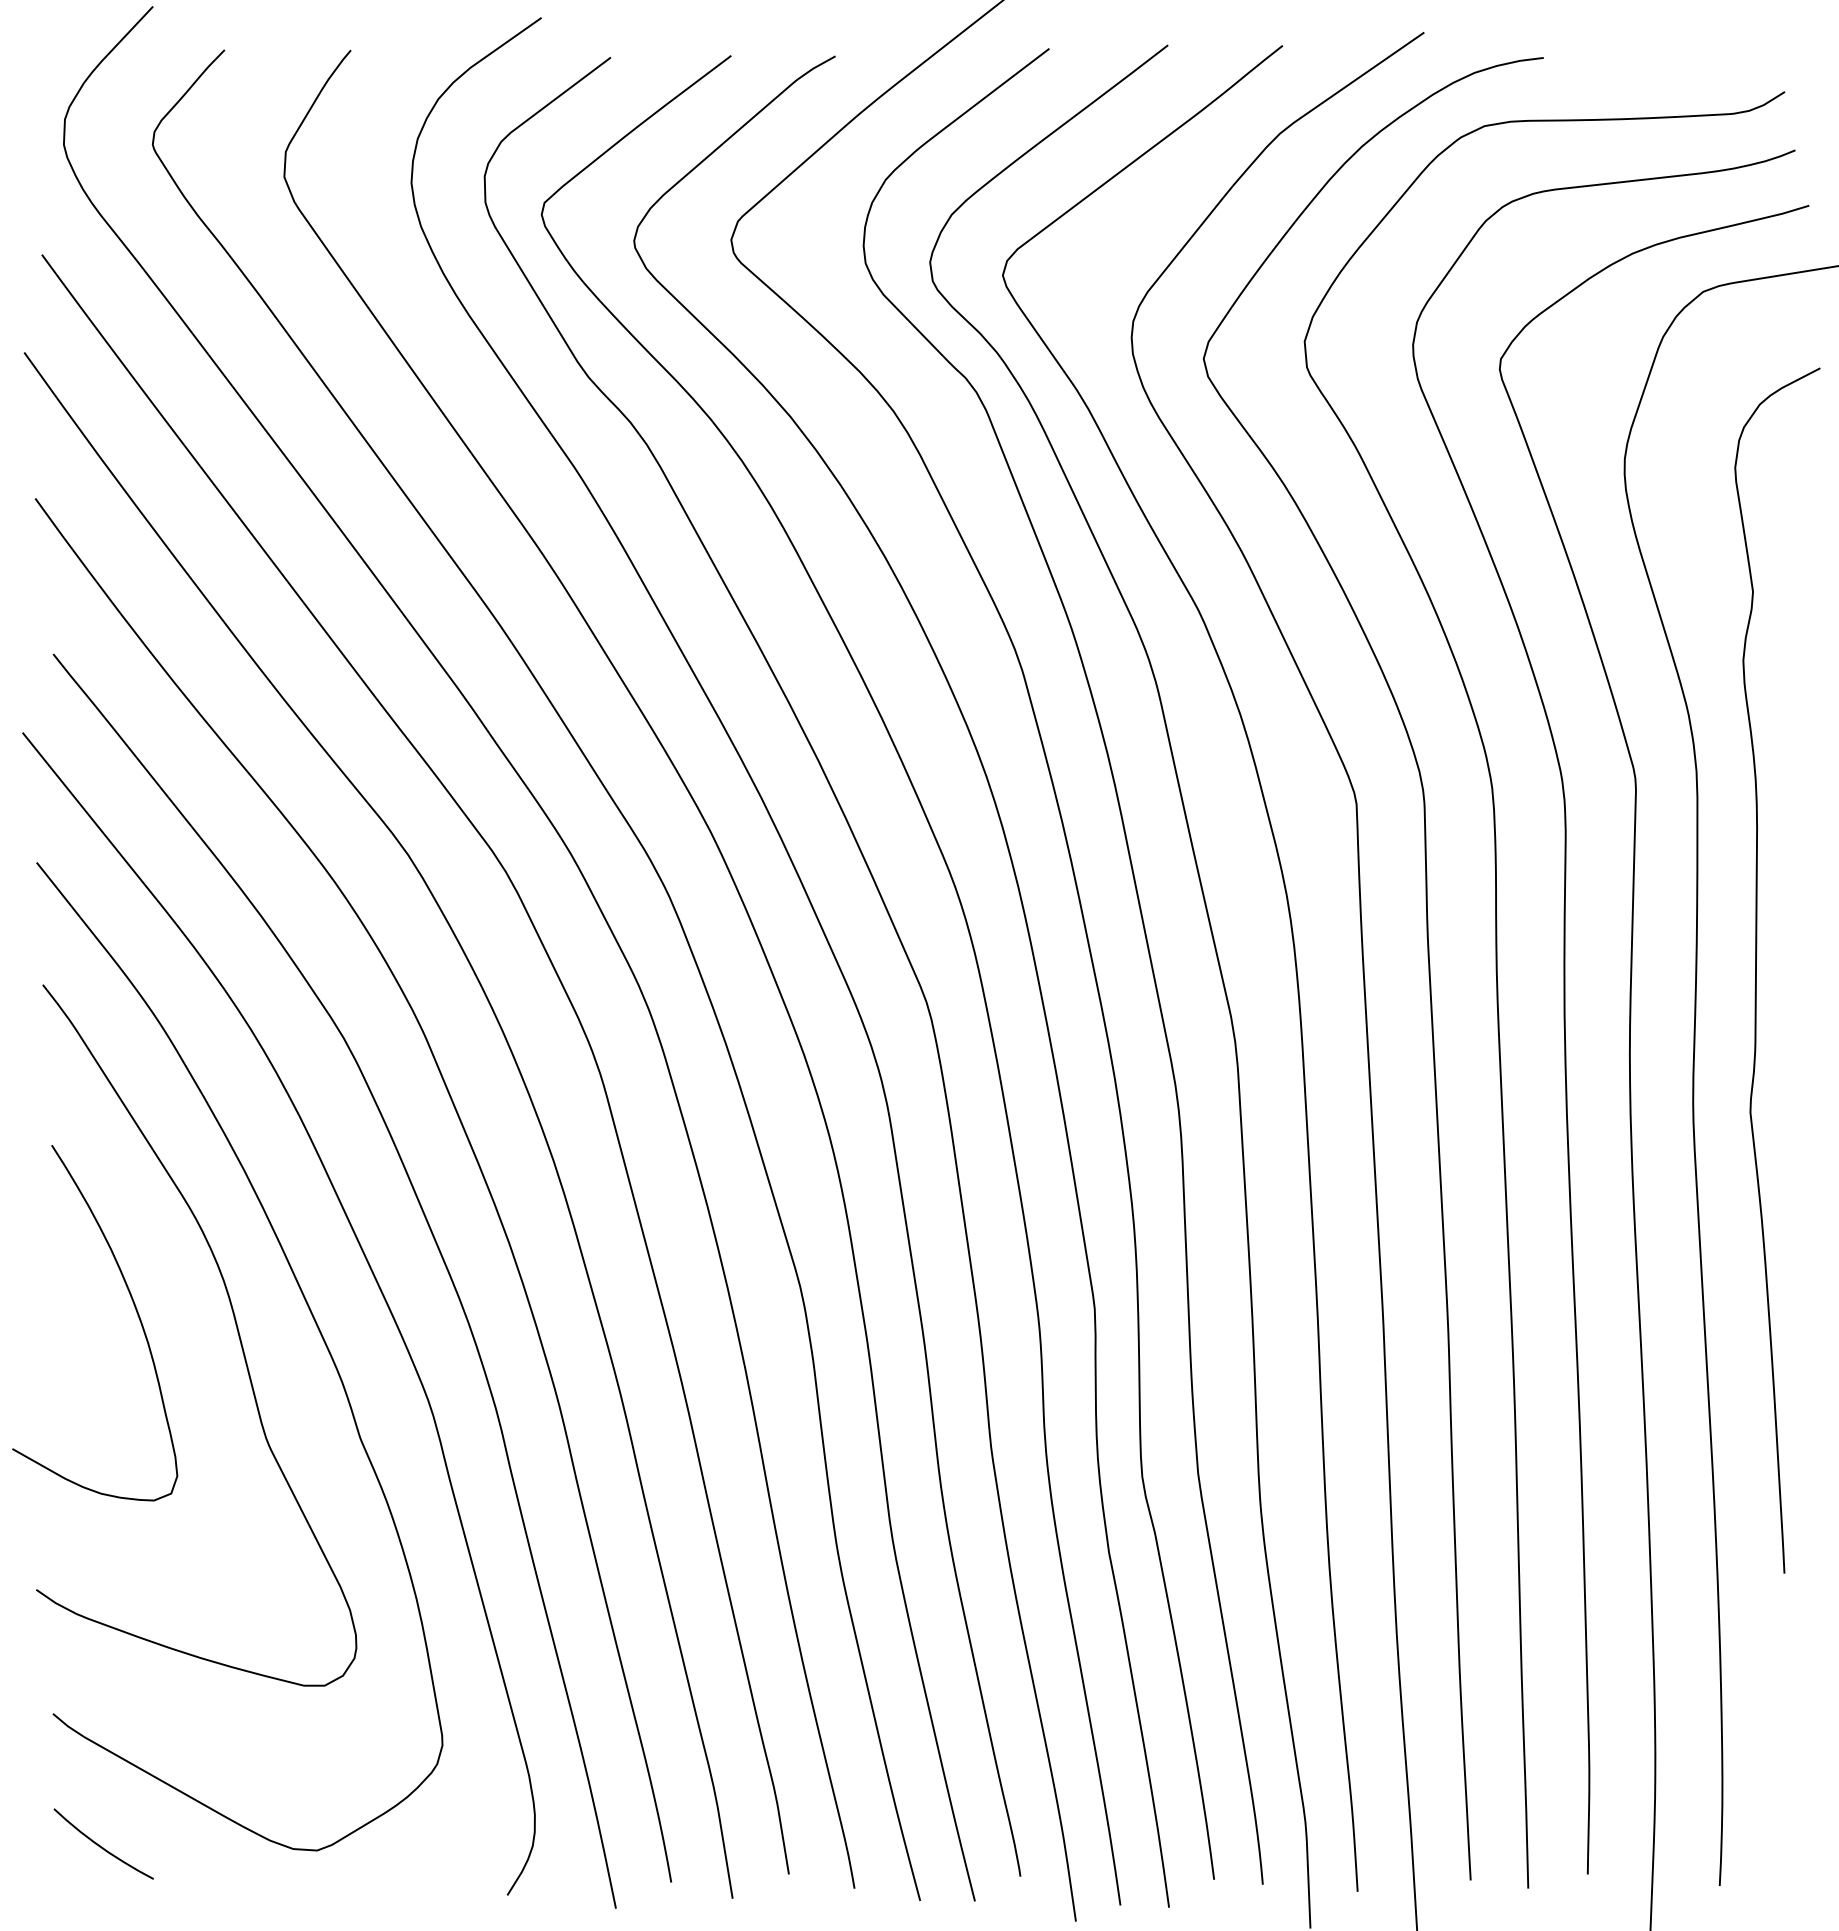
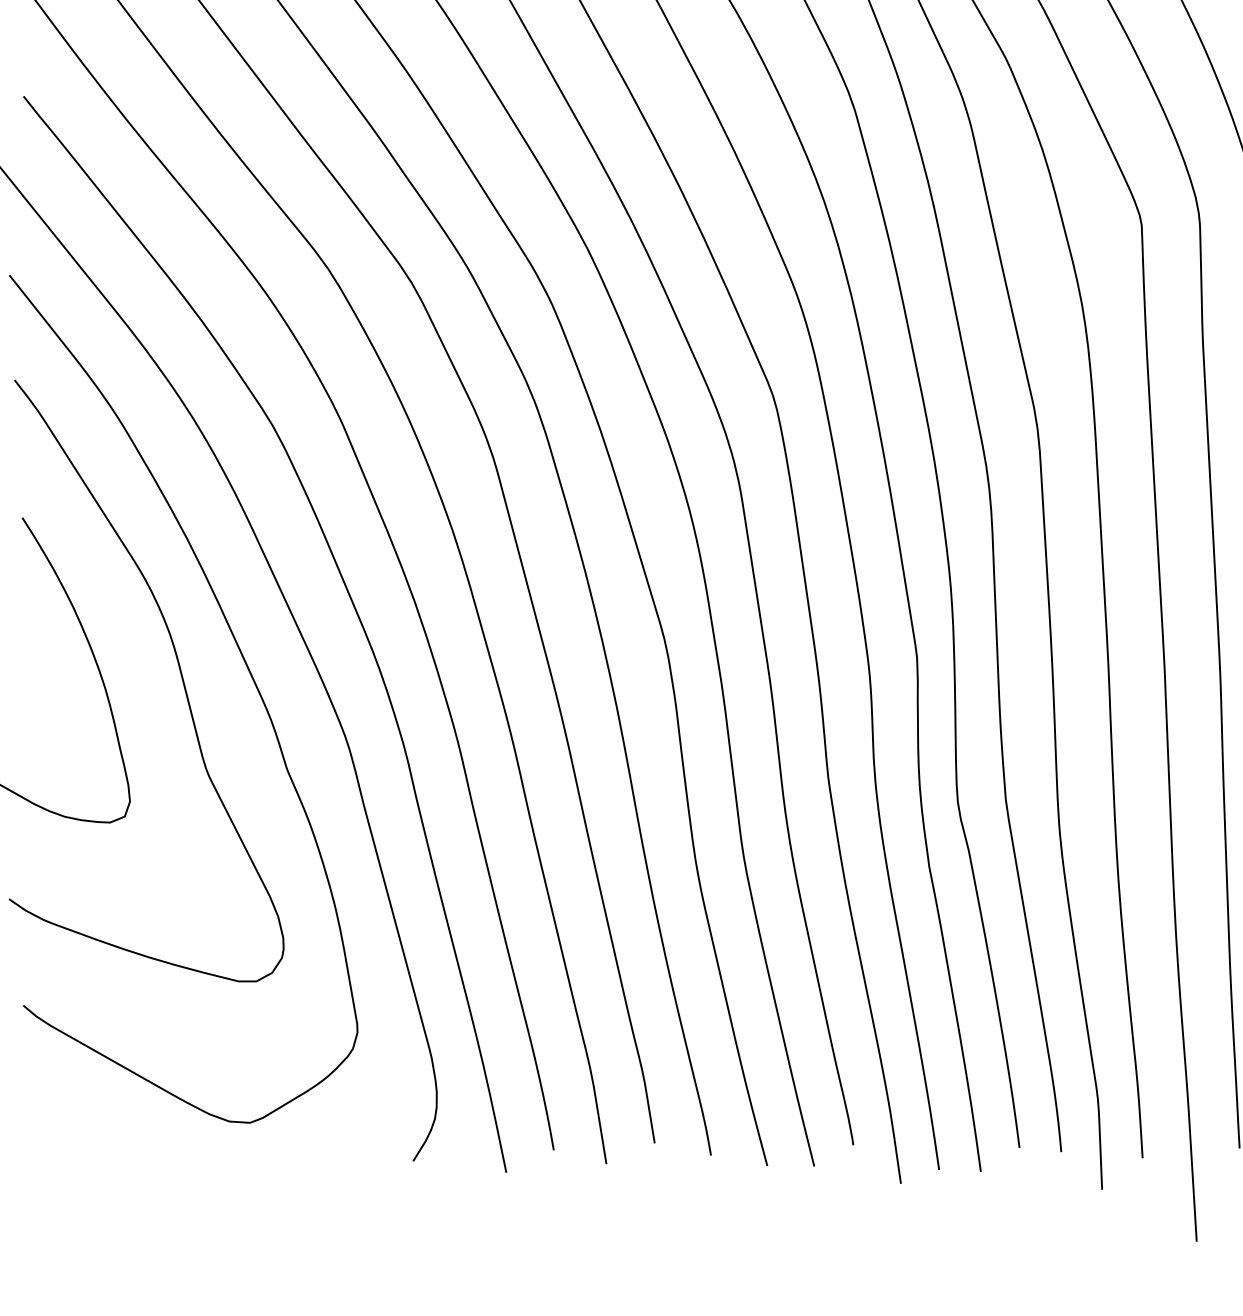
curve: (100, 1845) -> (64, 1118), removed

